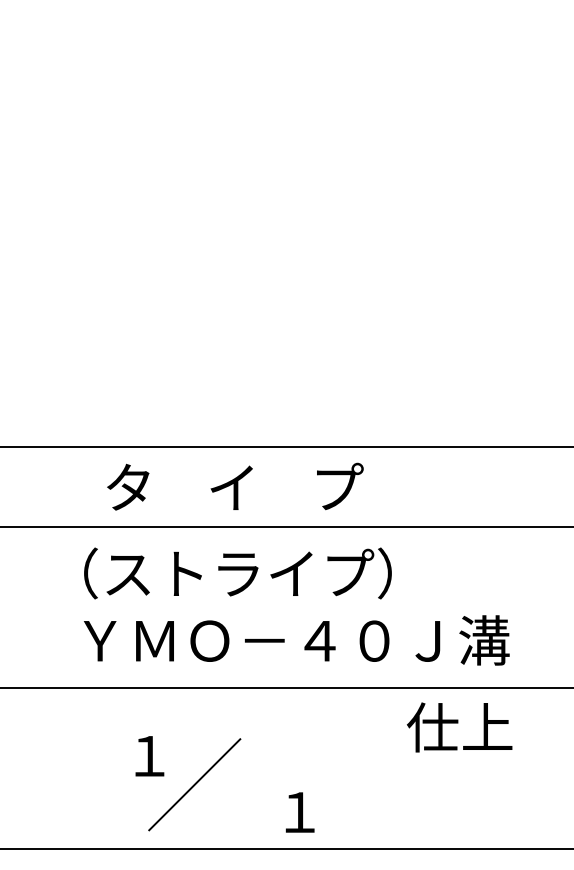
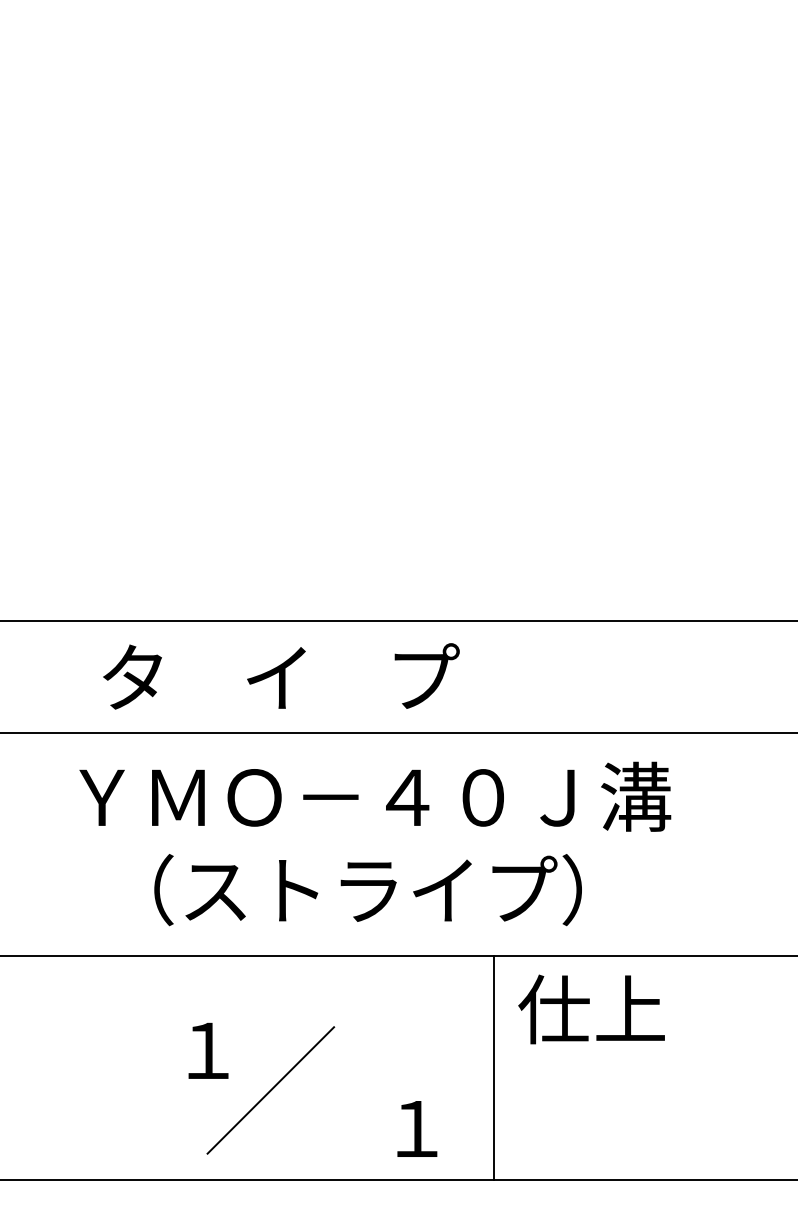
text: (235, 486) -> (281, 676), moved
text: (269, 573) -> (374, 796), （ストライプ） -> ＹＭＯ－４０Ｊ溝
text: (296, 640) -> (412, 890), ＹＭＯ－４０Ｊ溝 -> （ストライプ）
text: (459, 727) -> (591, 1009), moved
line: (355, 768) -> (494, 1067), added

